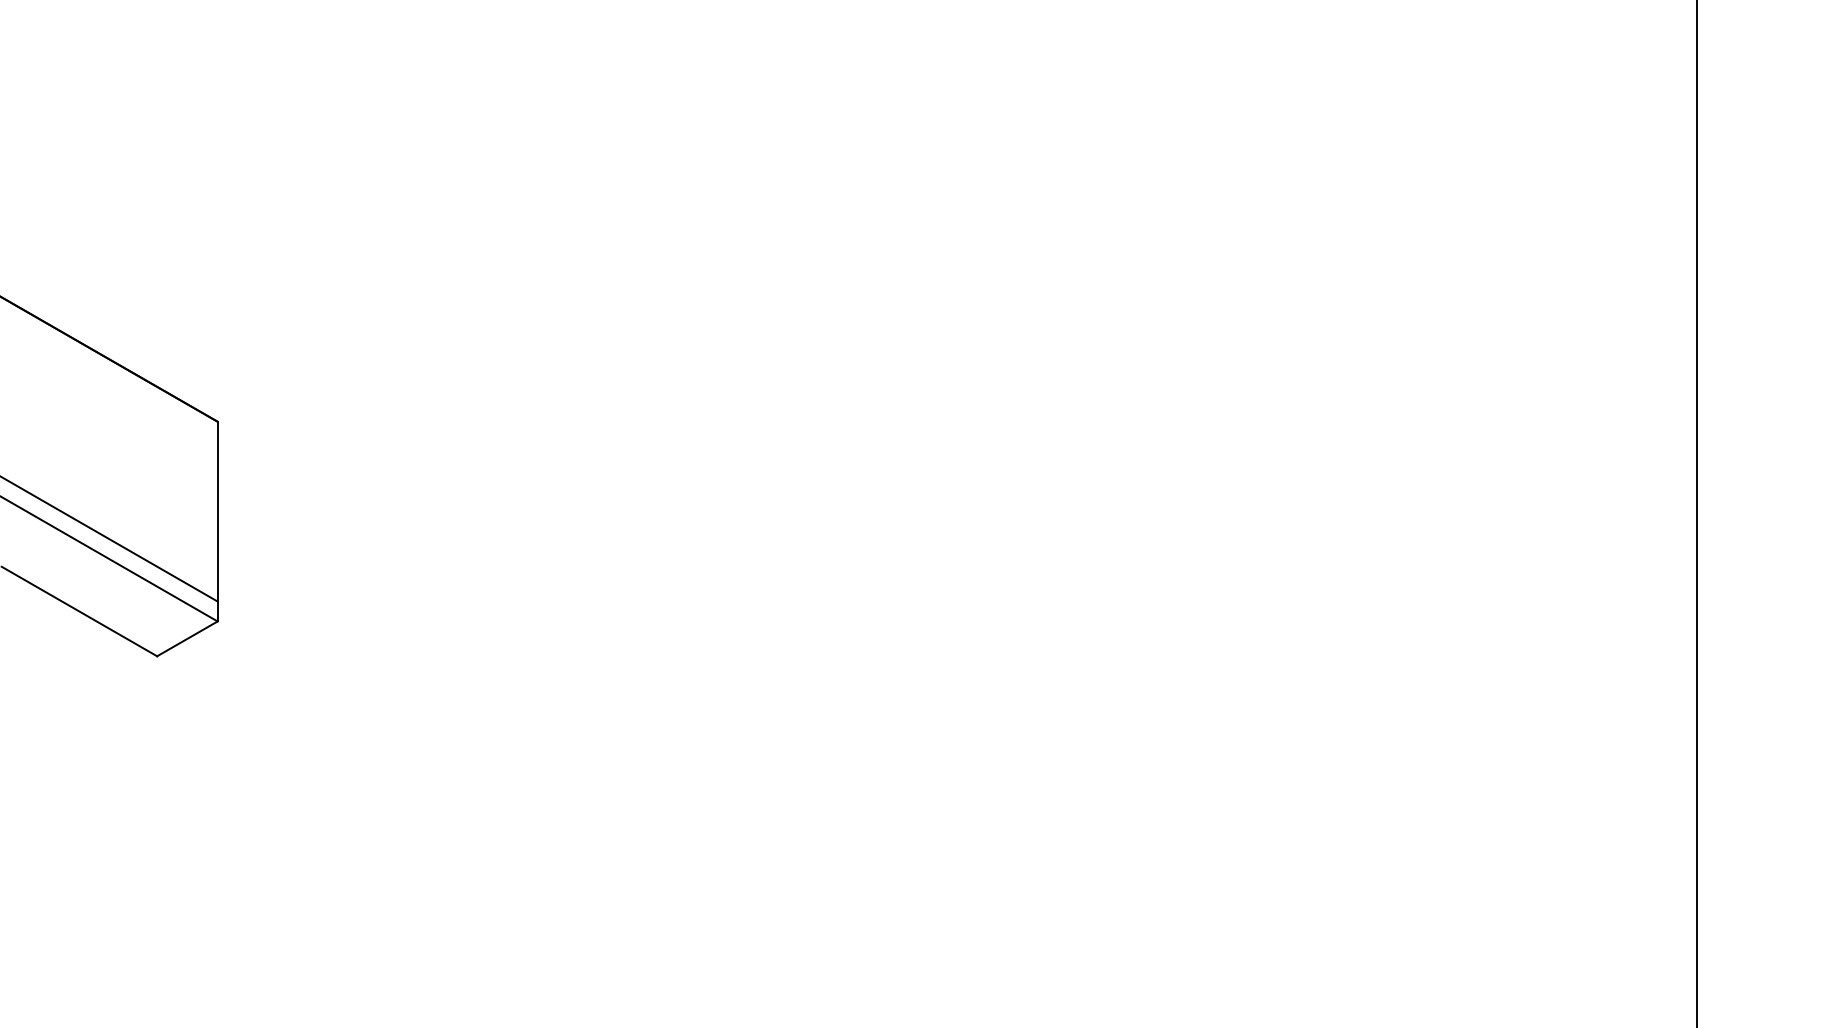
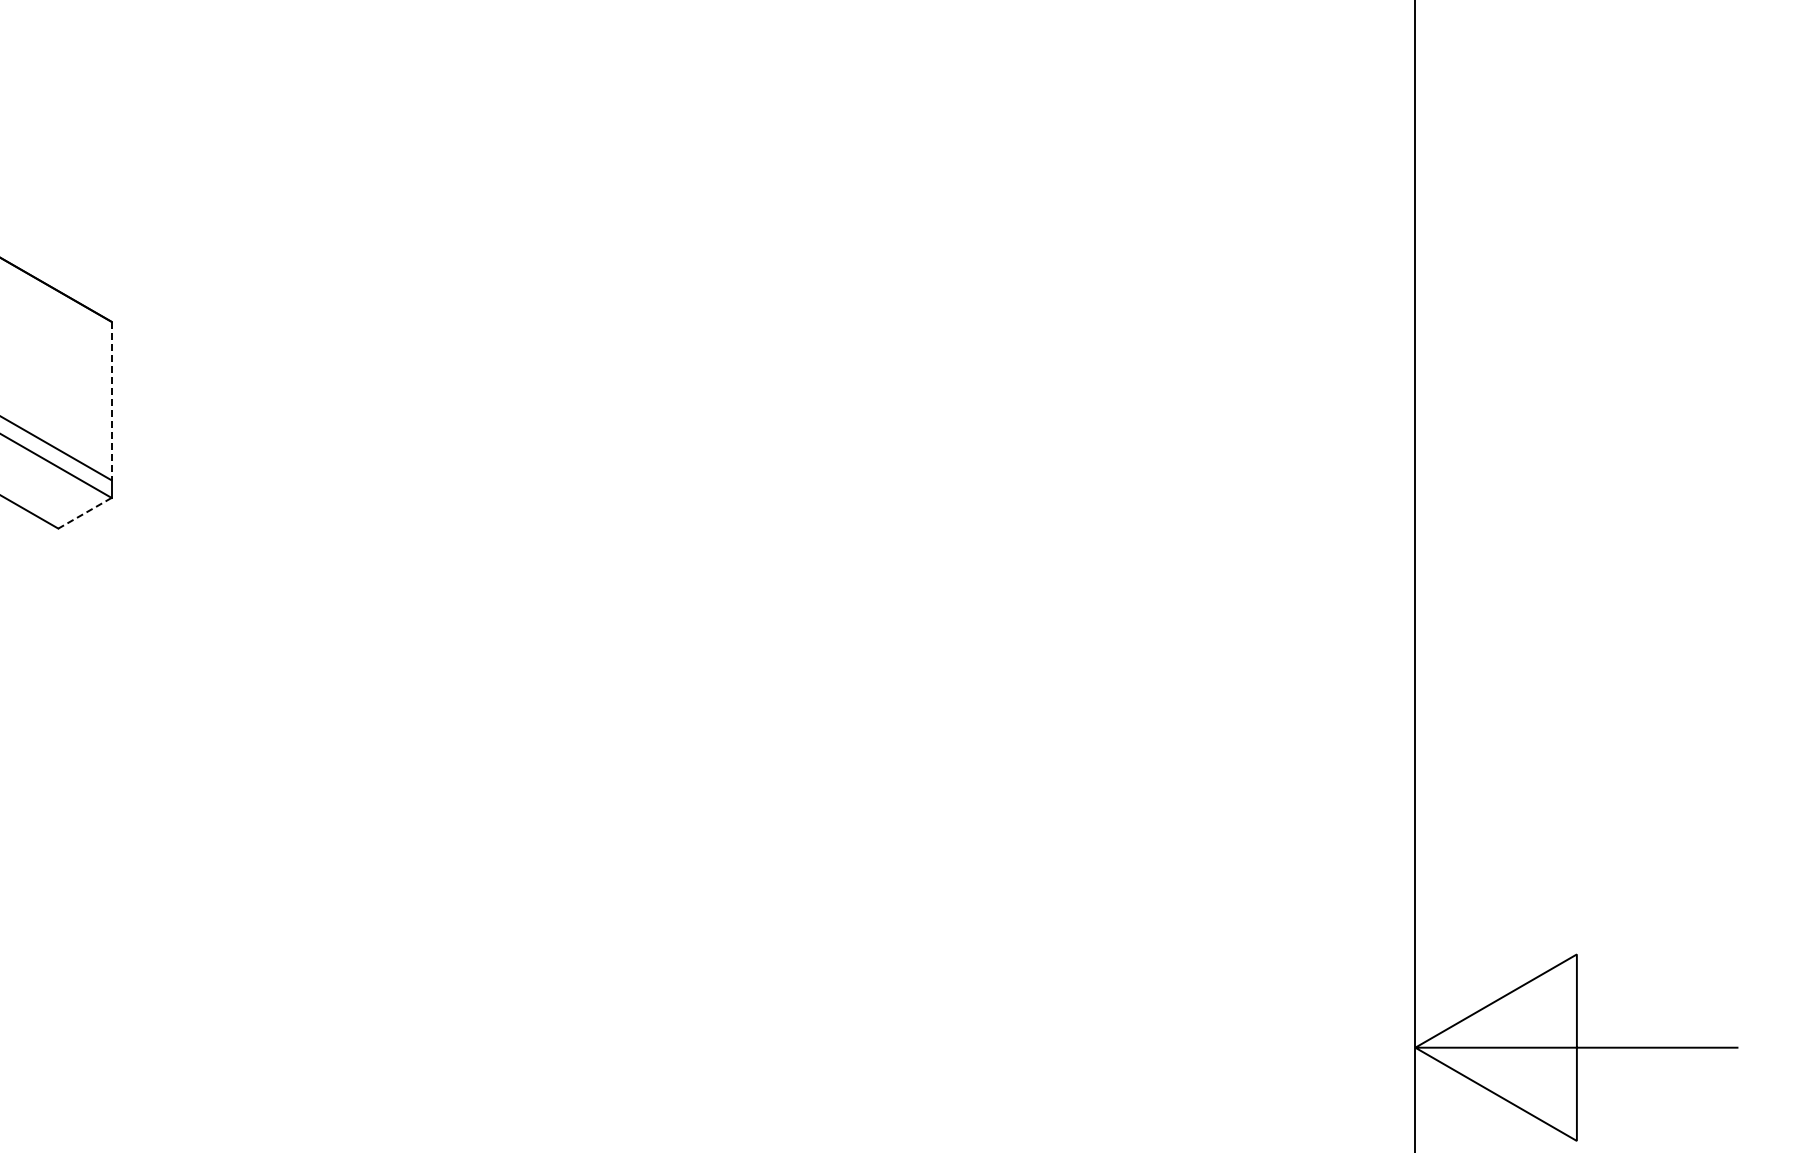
line: (217, 512) -> (111, 401), solid -> dashed
line: (187, 639) -> (85, 513), solid -> dashed

